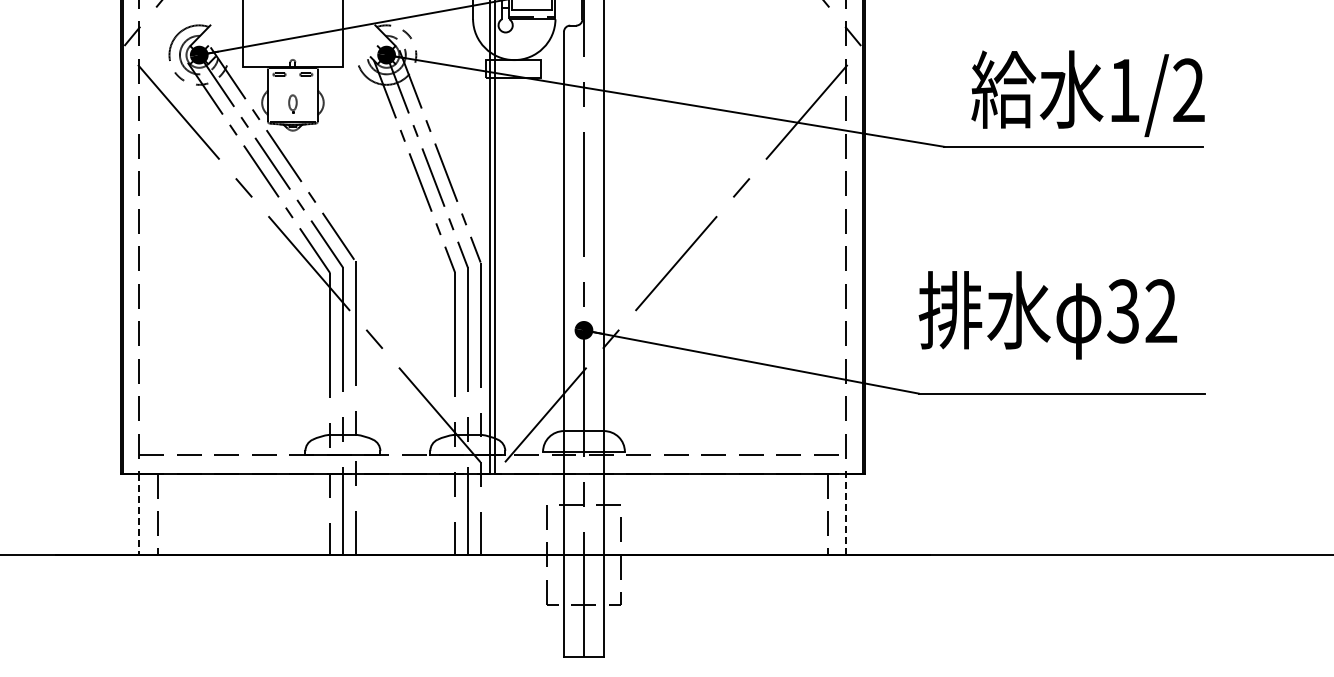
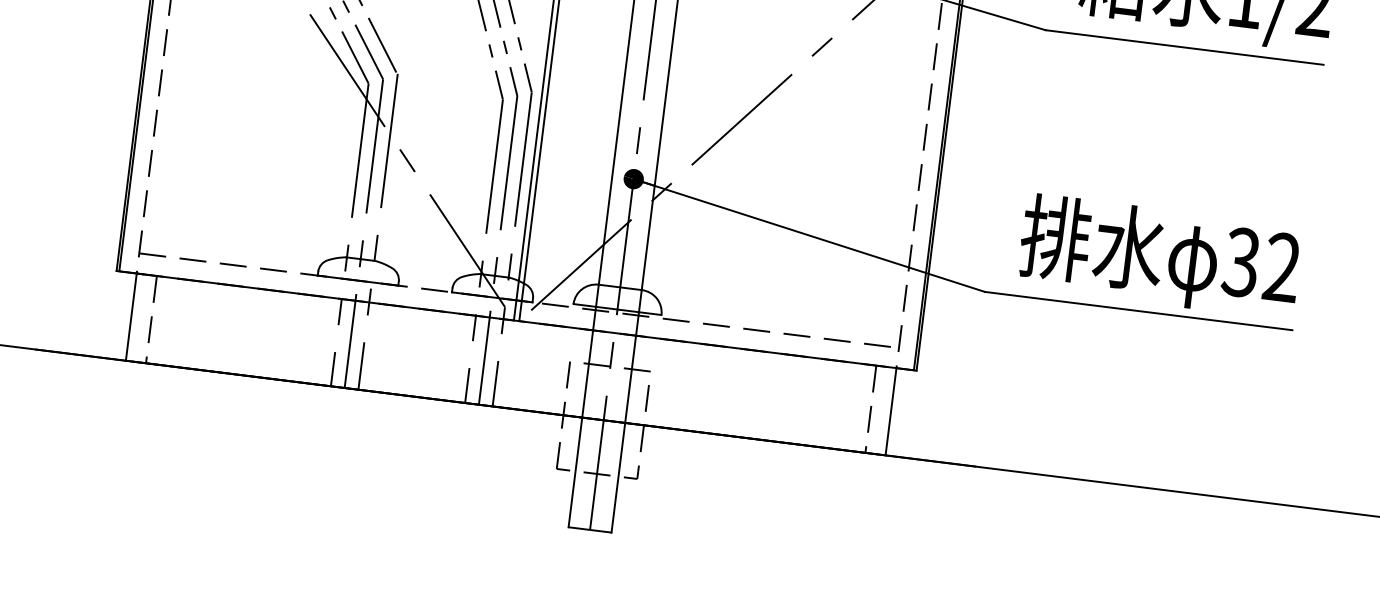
text: (1047, 315) -> (1159, 256), moved
line: (139, 514) -> (131, 317), dashed -> solid
line: (846, 514) -> (891, 412), dashed -> solid

